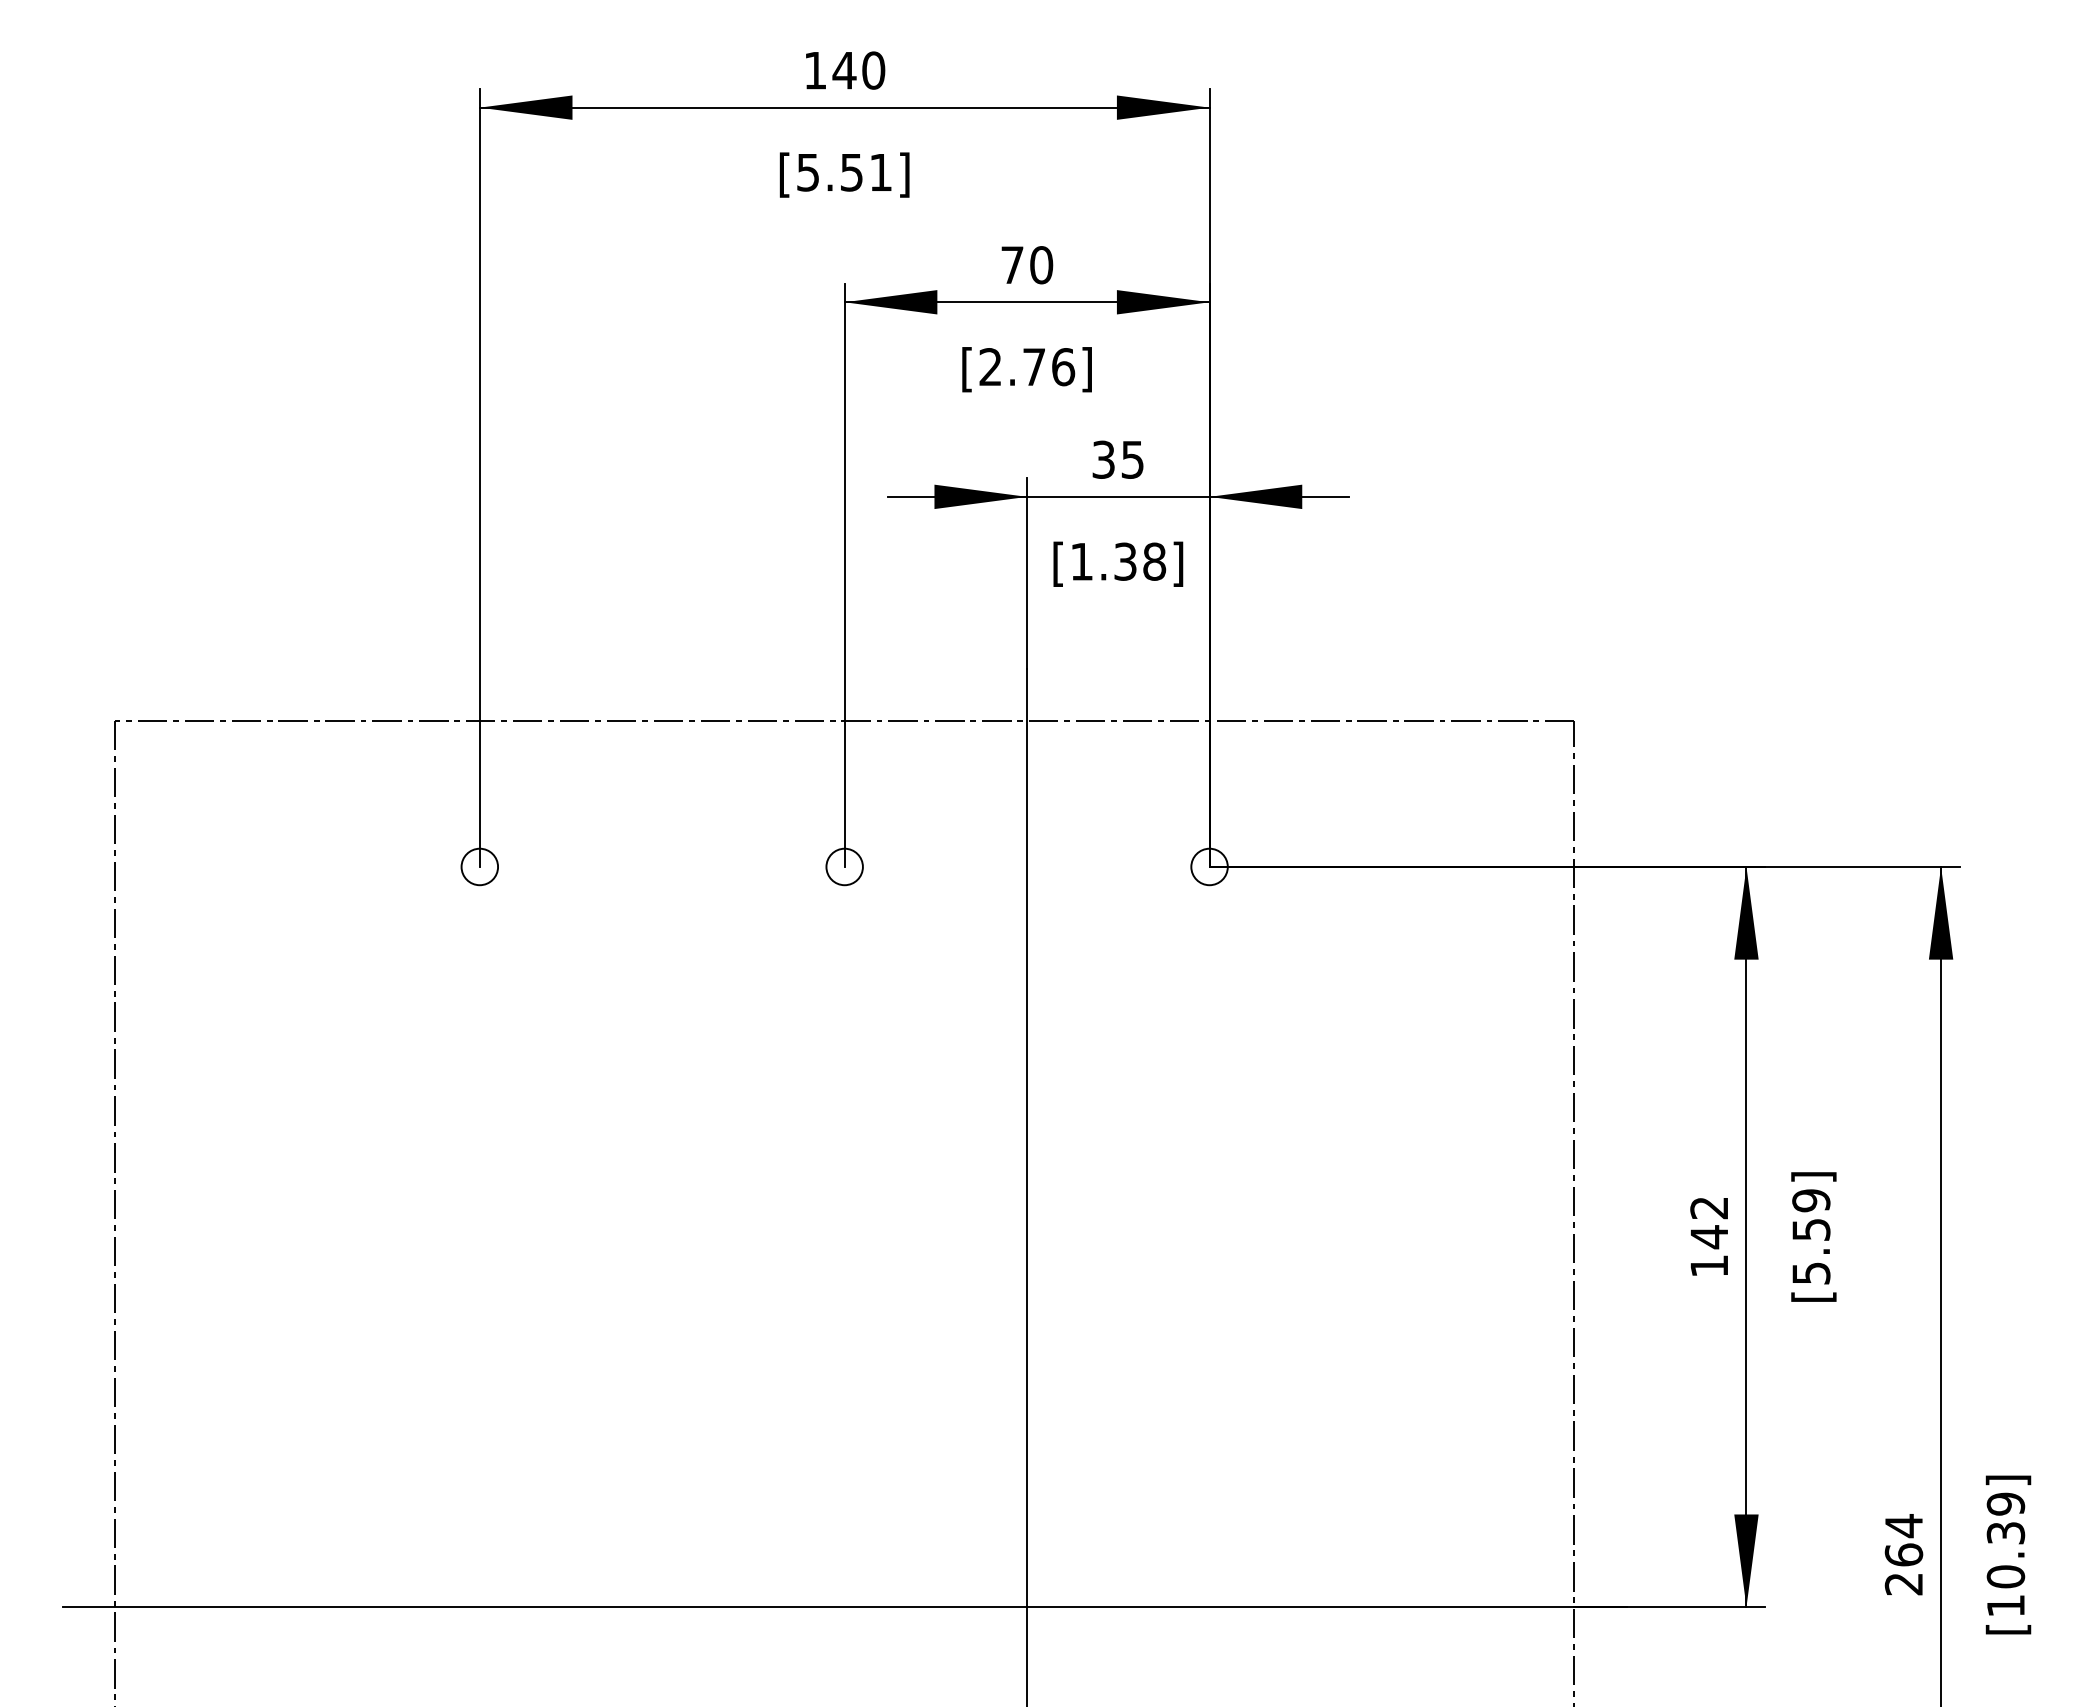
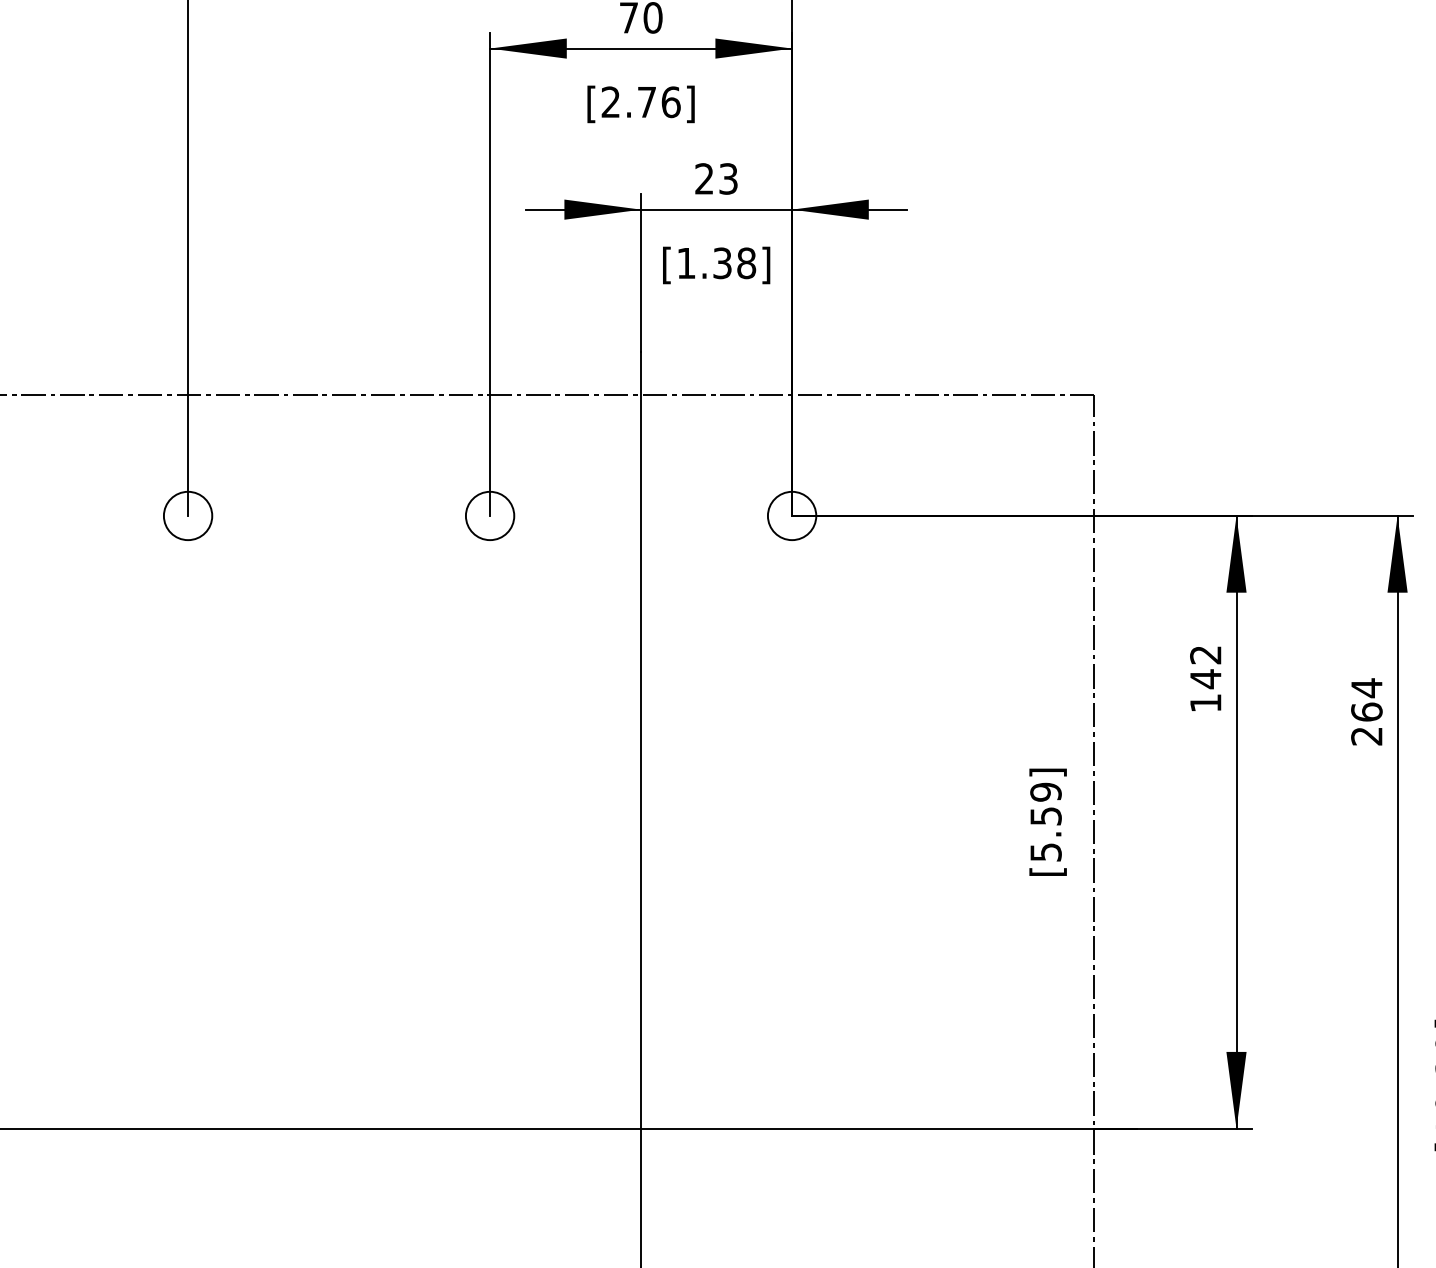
text: (1117, 459) -> (715, 178), 35 -> 23
circle: (479, 866) -> (187, 515), size x1.6
circle: (844, 866) -> (489, 515), size x1.6
circle: (1209, 866) -> (792, 515), size x1.6
text: (1708, 1236) -> (1205, 678), moved
text: (1813, 1236) -> (1047, 821), moved
text: (1903, 1554) -> (1366, 711), moved

